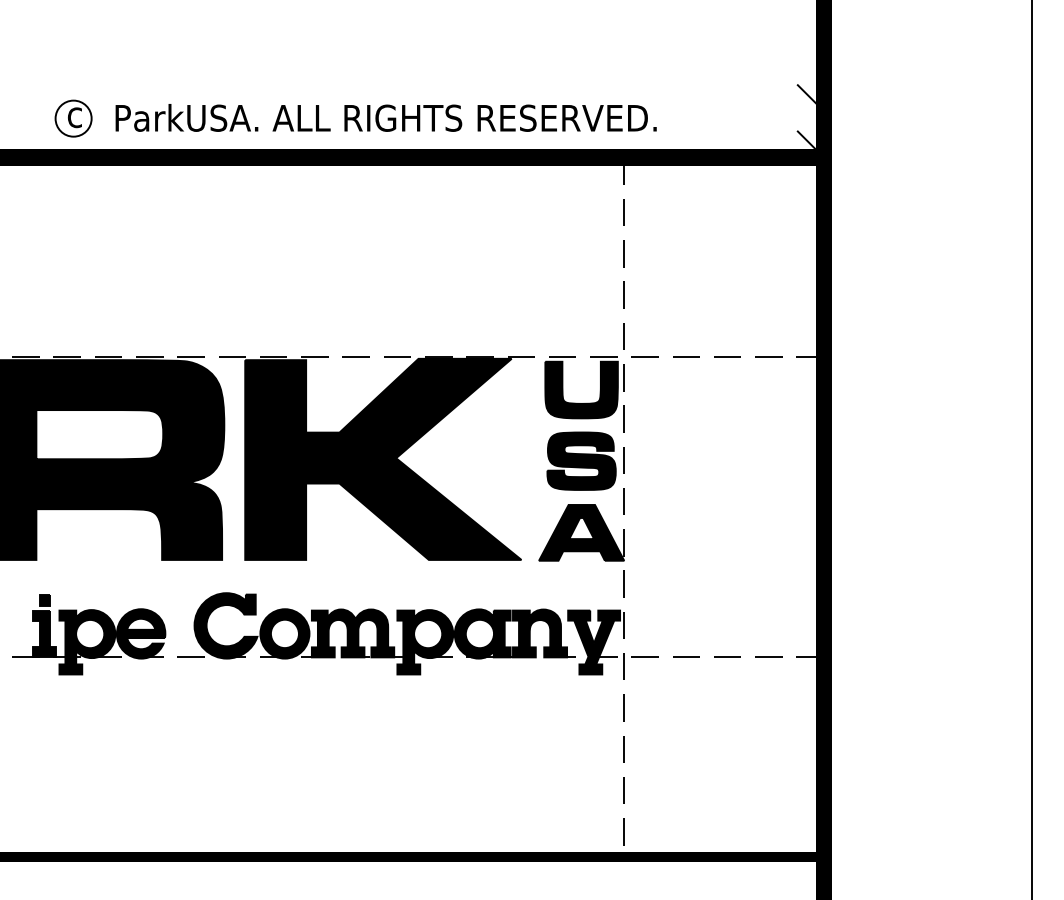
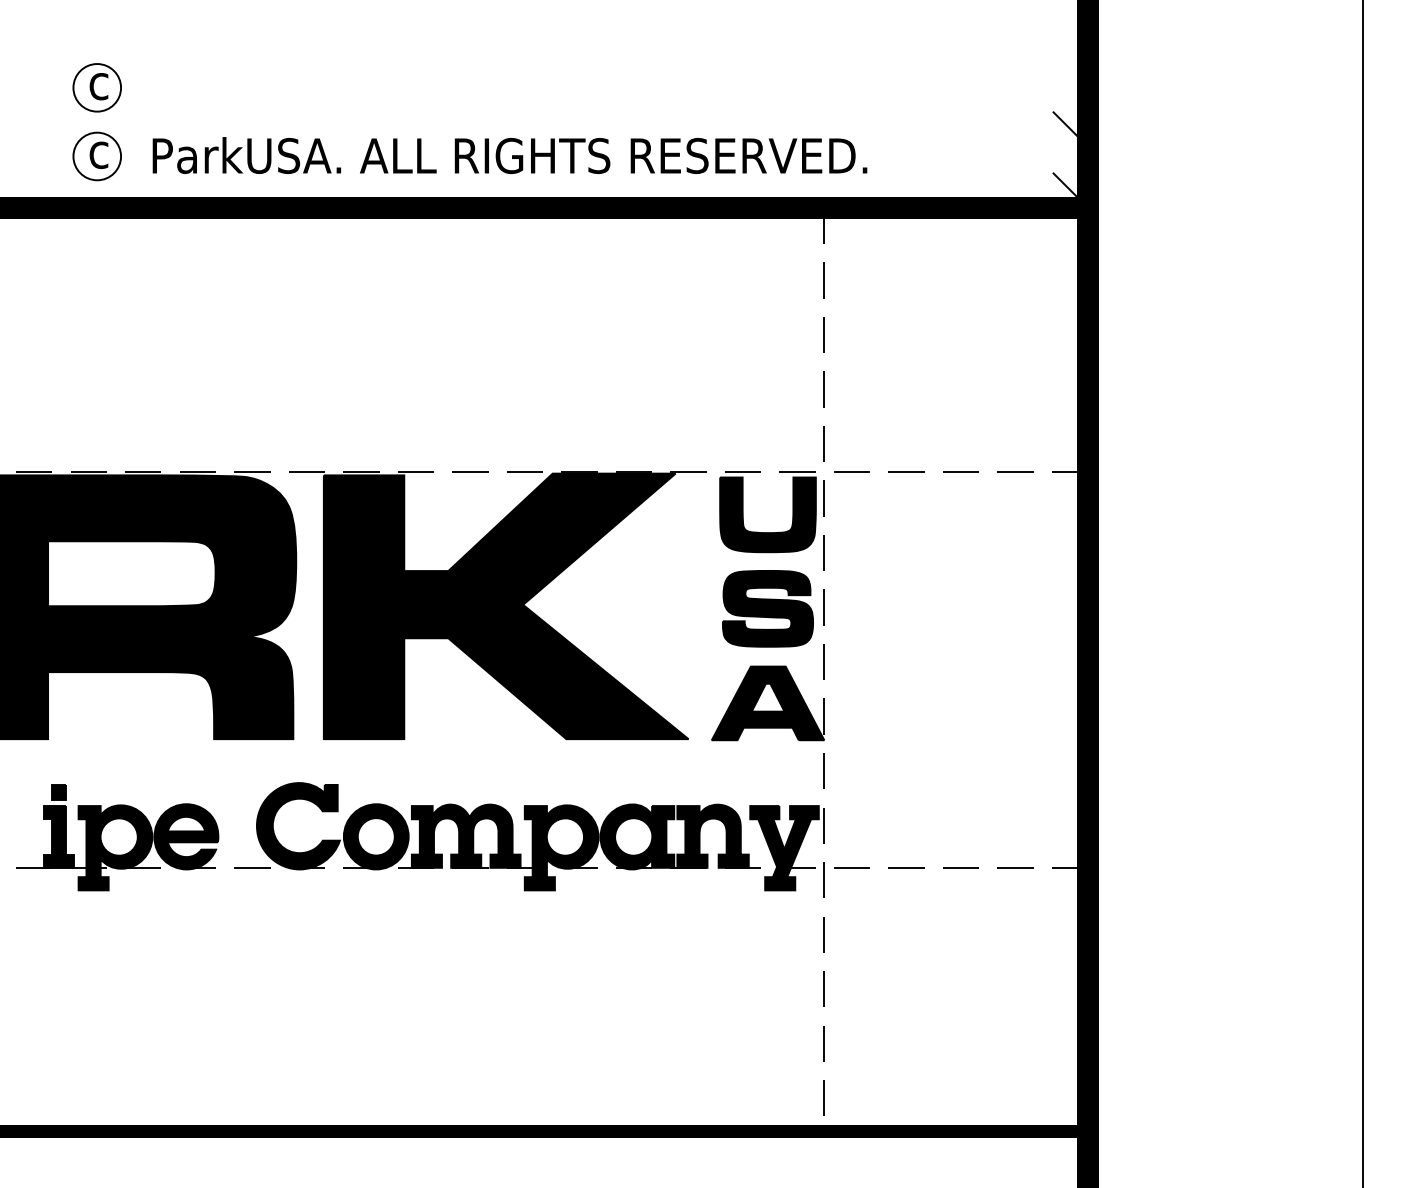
part: (73, 66) -> (97, 87), added

